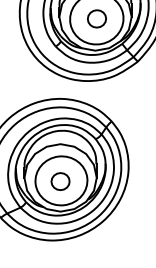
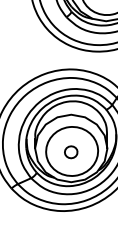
part: (60, 181) -> (71, 152), size x0.7

